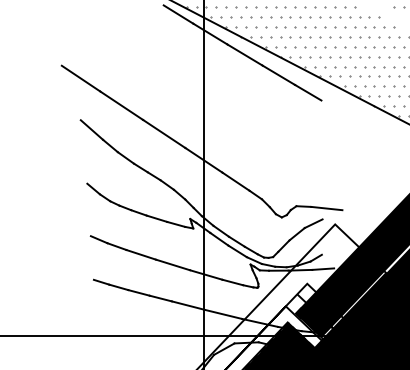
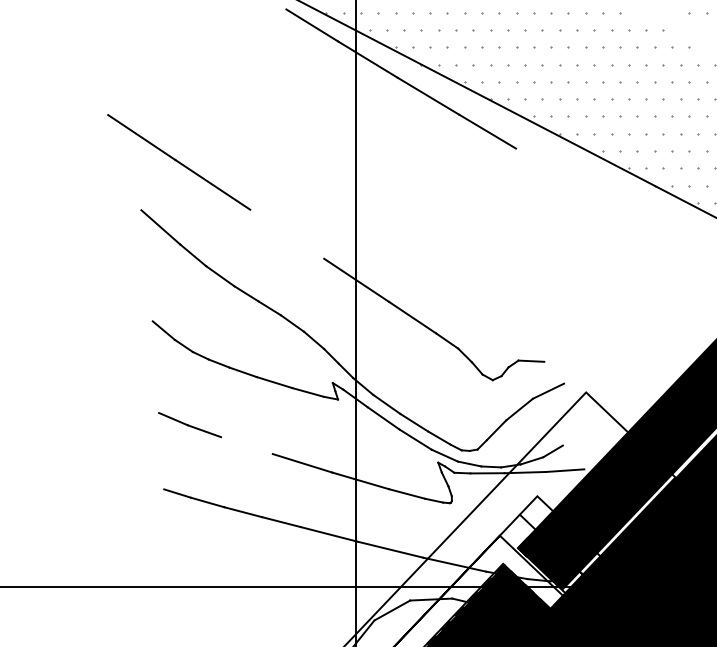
line: (308, 92) -> (539, 161), removed
line: (164, 133) -> (287, 233), removed
line: (326, 208) -> (570, 364), removed
line: (141, 254) -> (247, 445), removed

